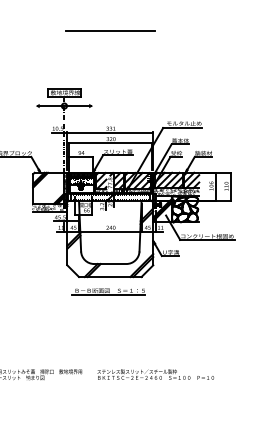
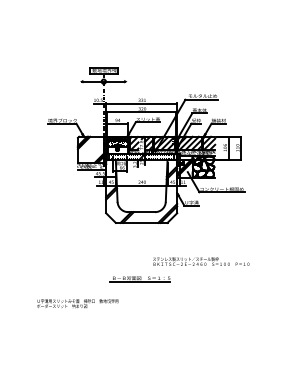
line: (110, 30) -> (141, 19), removed
part: (107, 292) -> (139, 279), moved
text: (156, 374) -> (201, 261), moved

